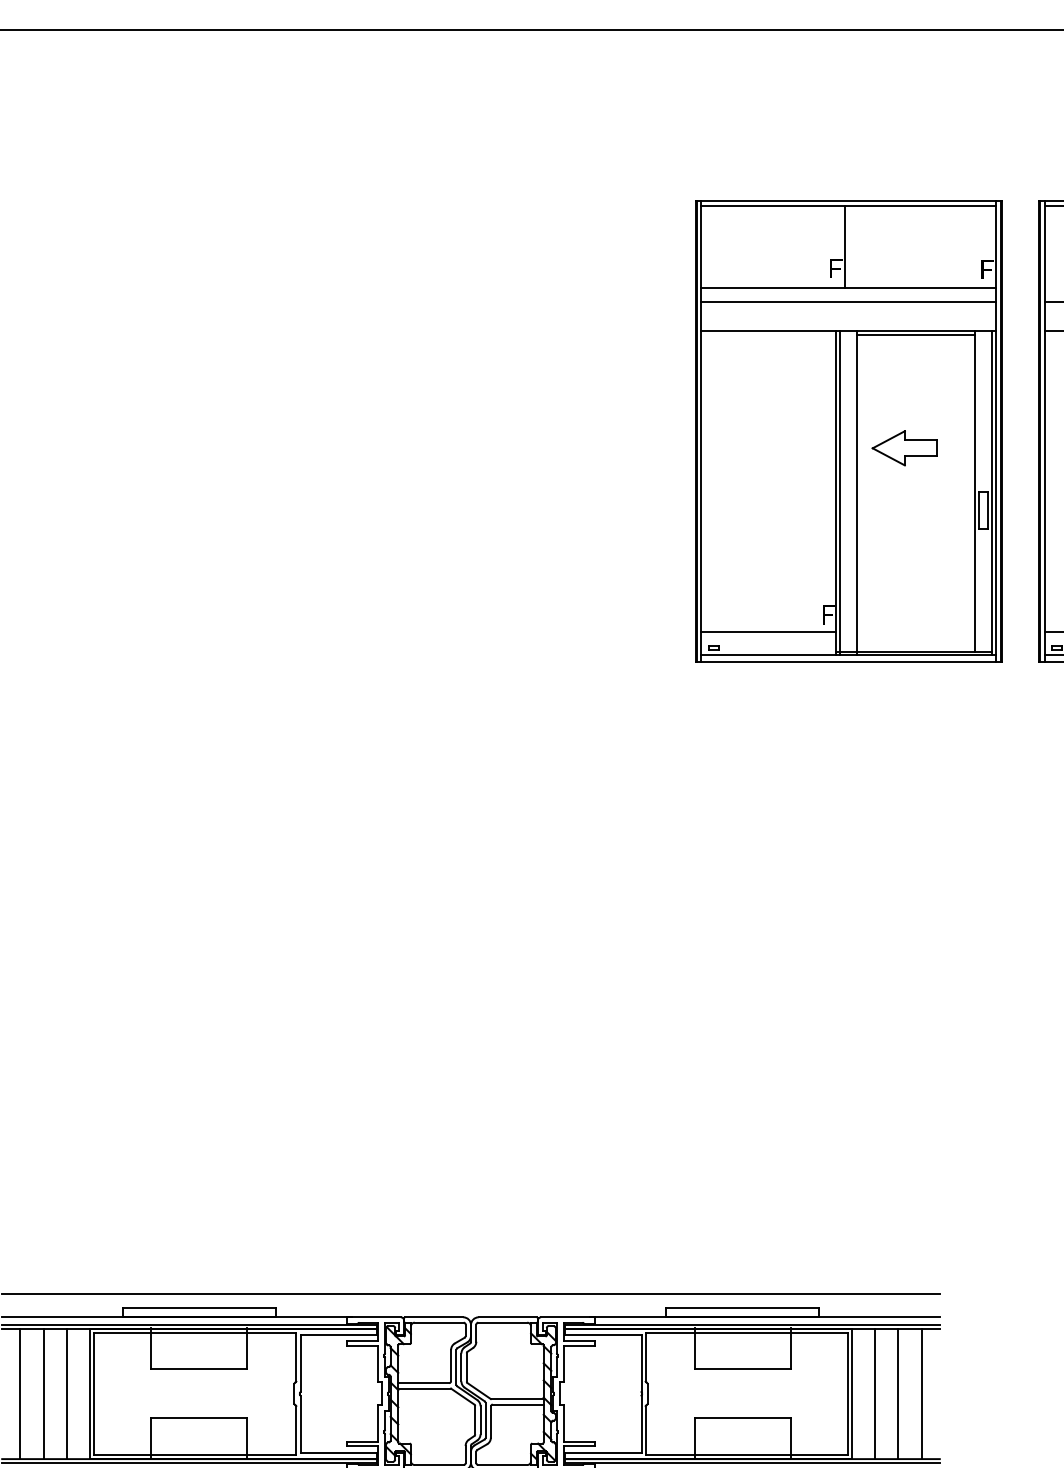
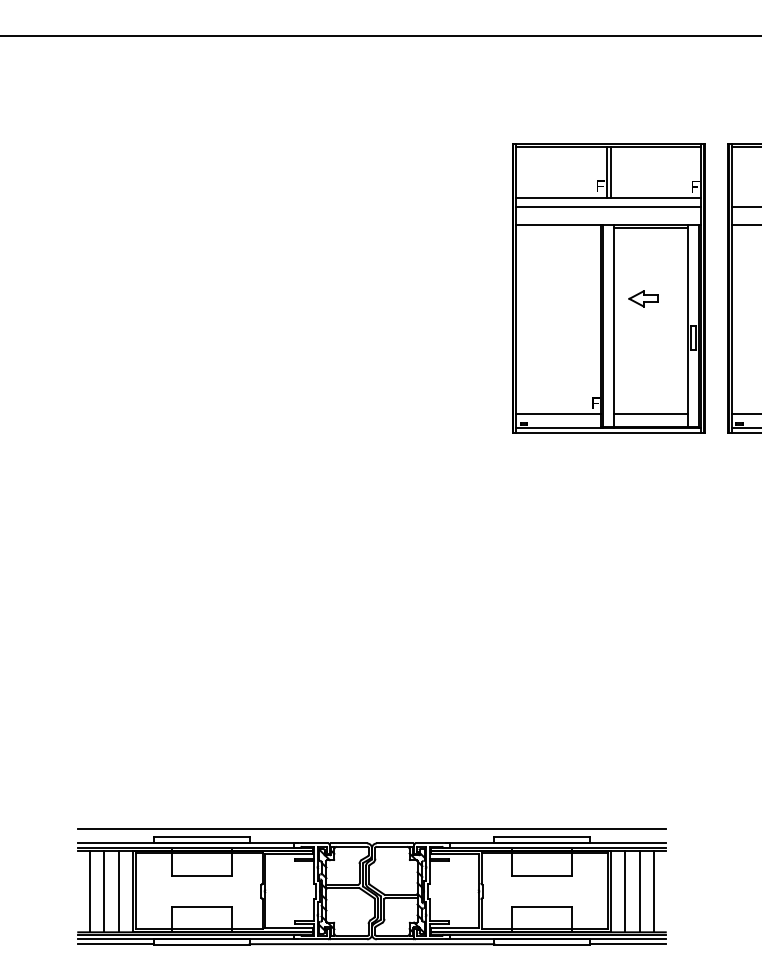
line: (851, 246) -> (610, 172), added
part: (904, 447) -> (643, 298), size x0.71
line: (915, 631) -> (650, 413), added

